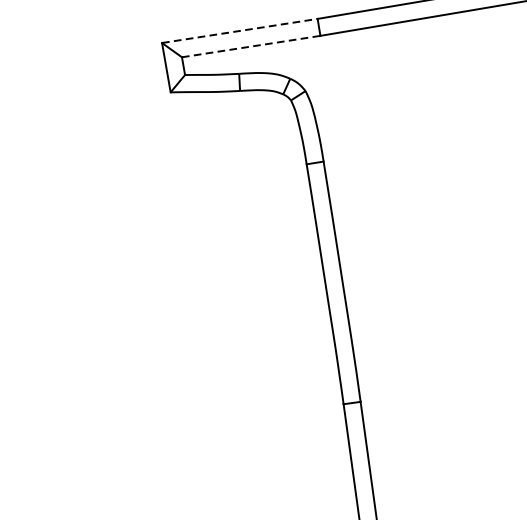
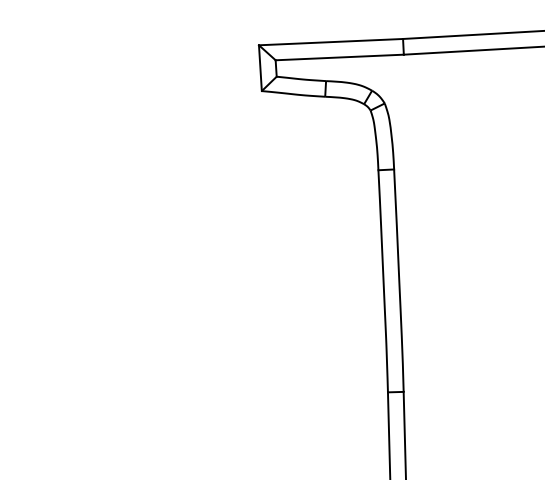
line: (240, 31) -> (331, 42), dashed -> solid
line: (252, 46) -> (340, 57), dashed -> solid

